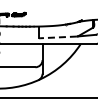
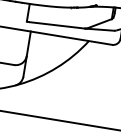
line: (58, 37) -> (56, 25), dashed -> solid

